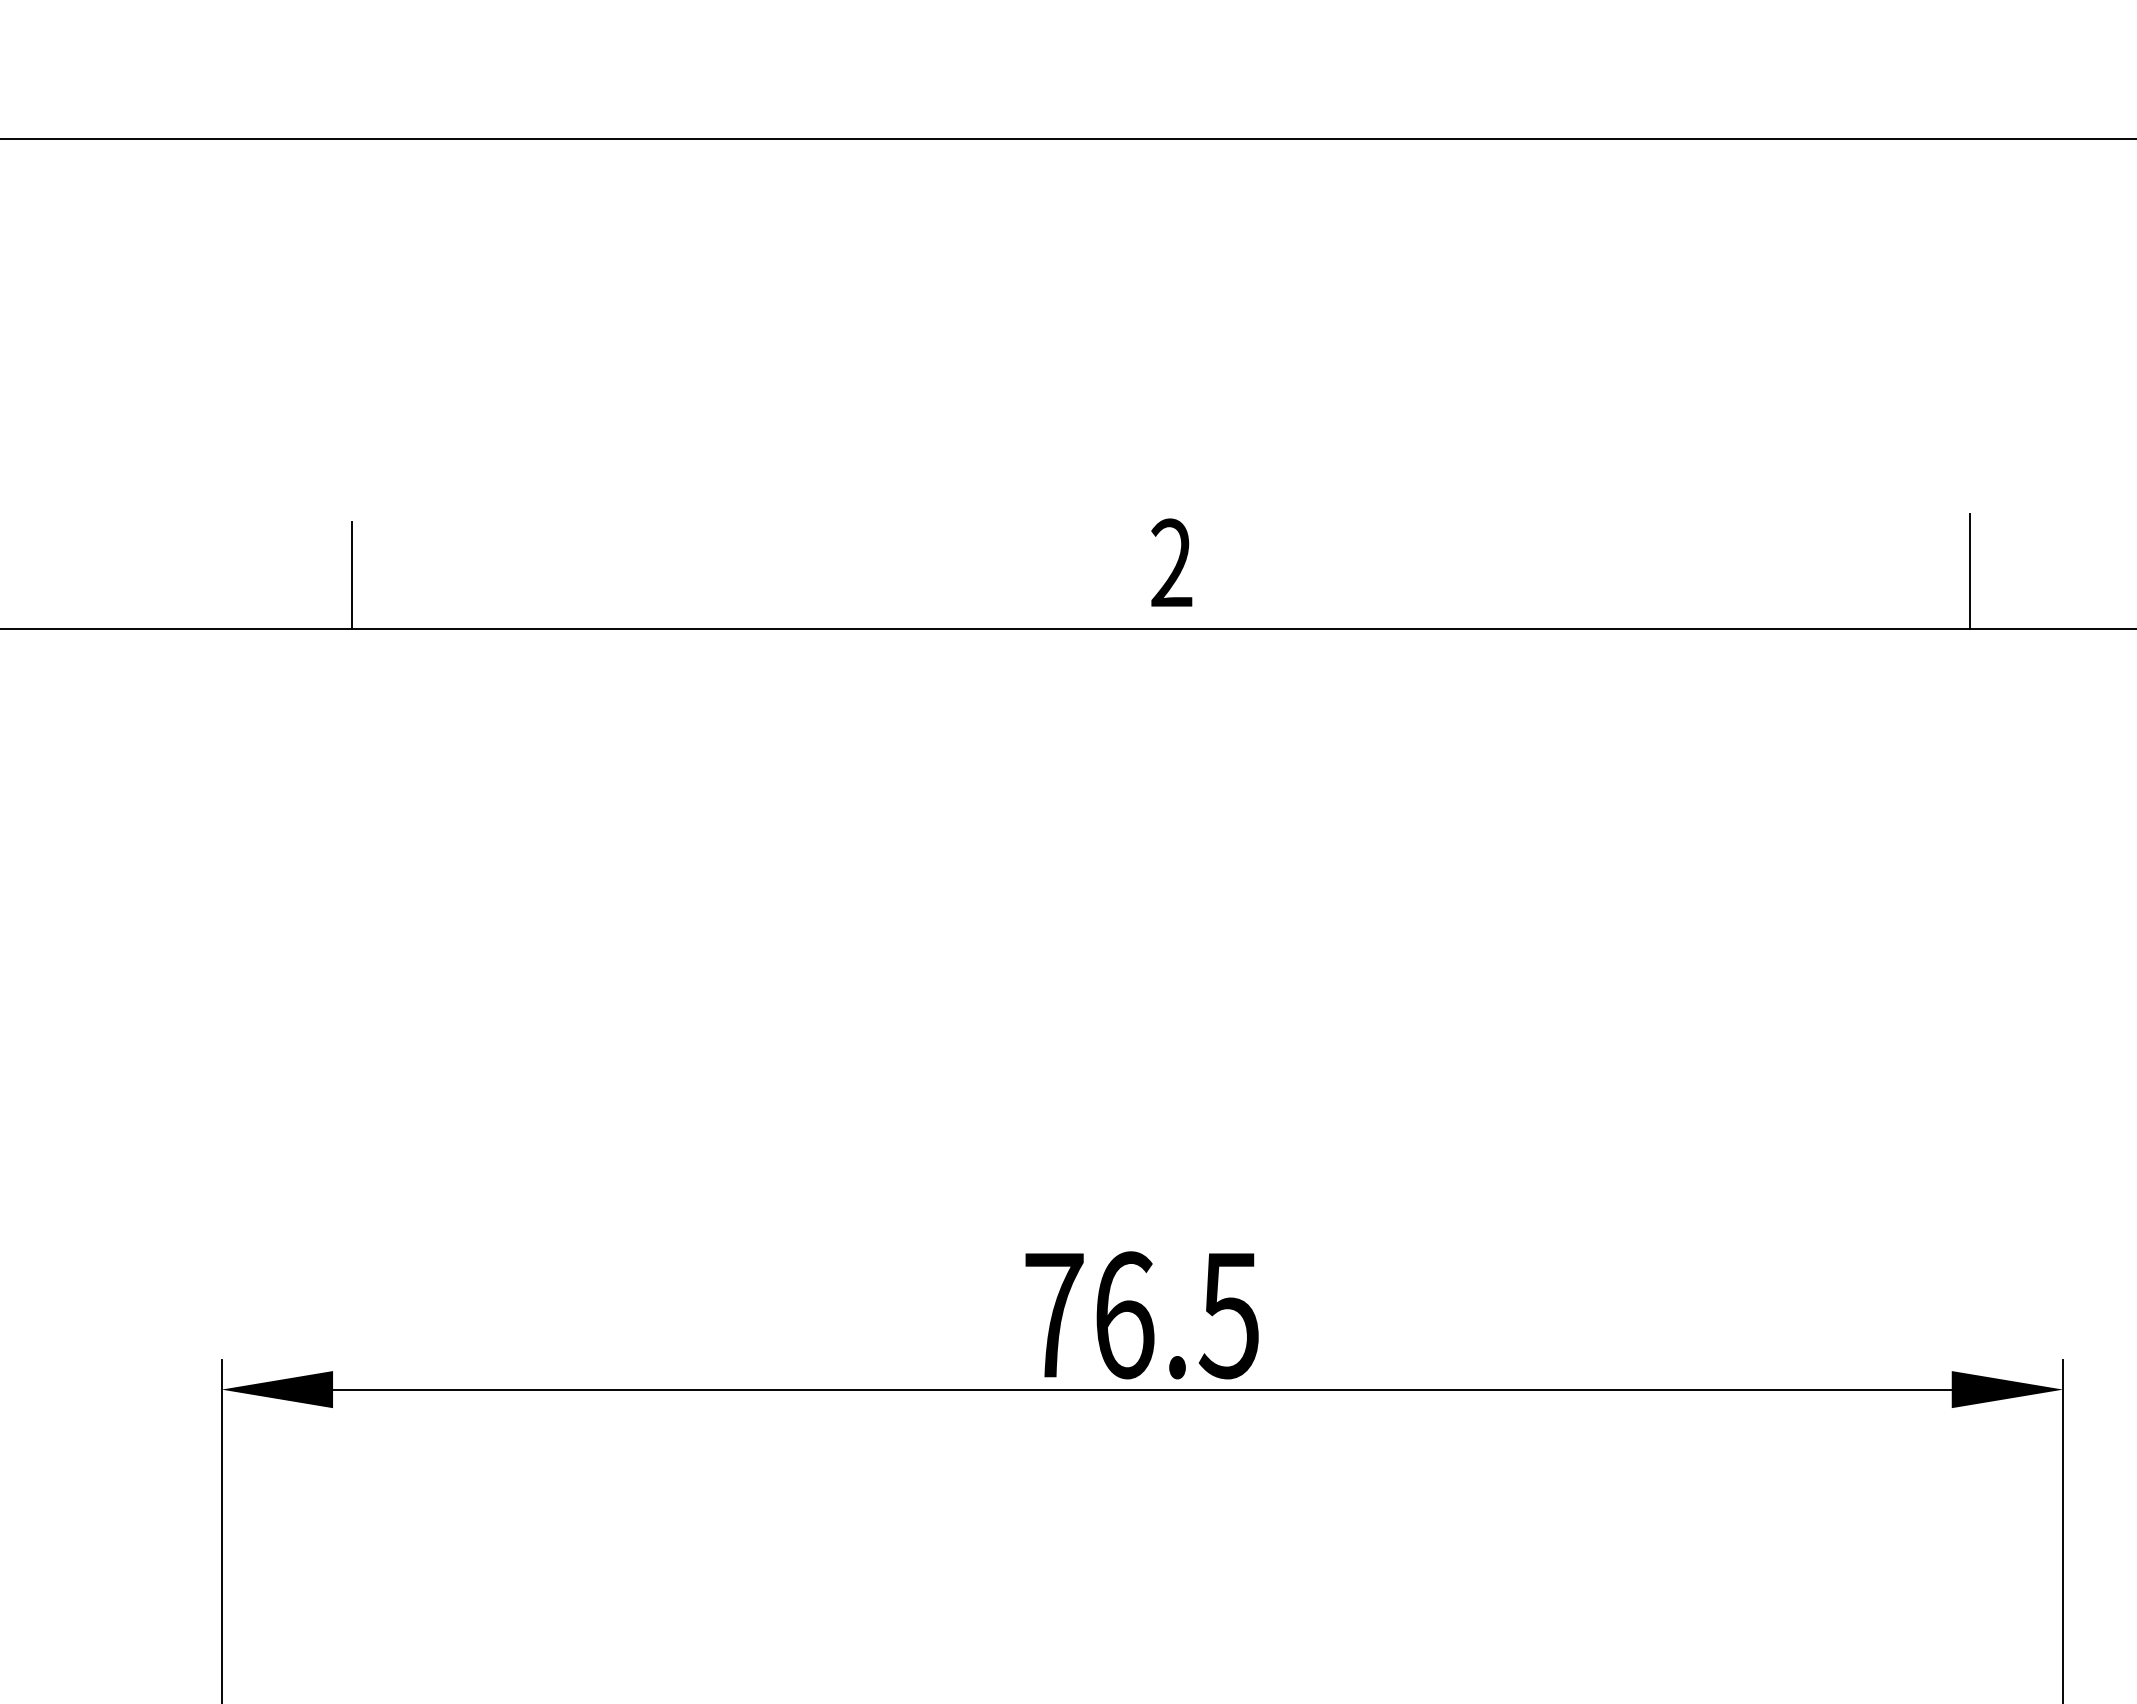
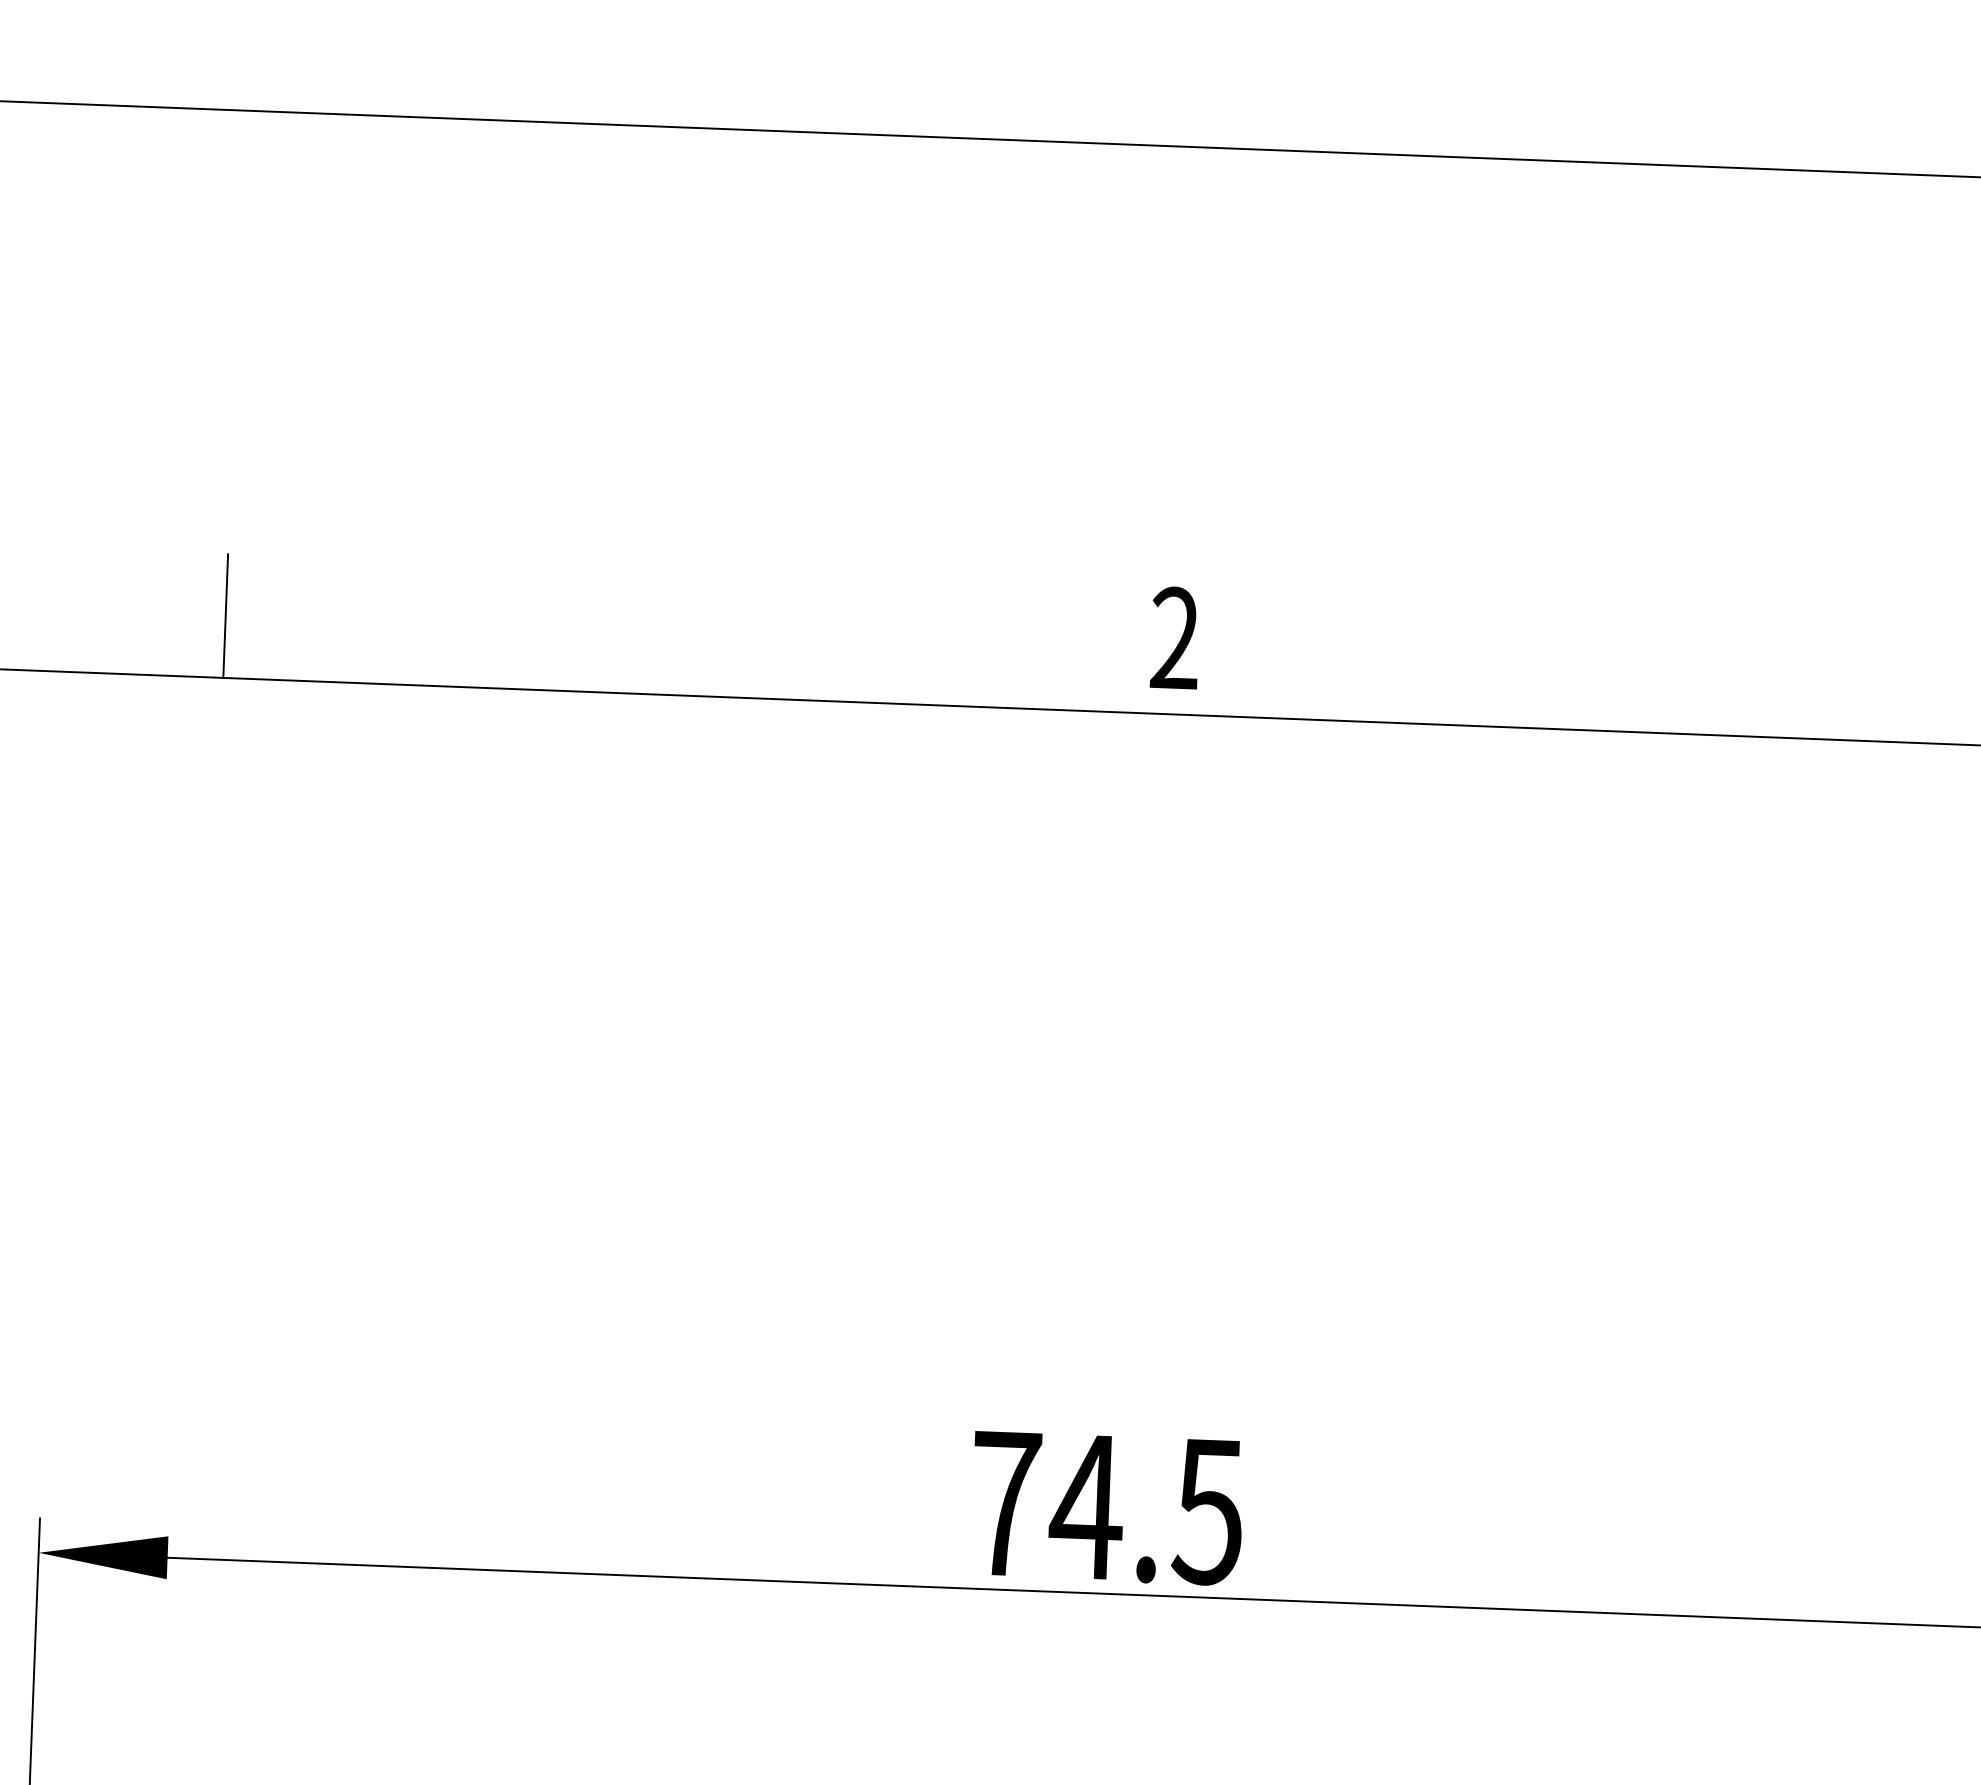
text: (1123, 1315) -> (1085, 1507), 76.5 -> 74.5

